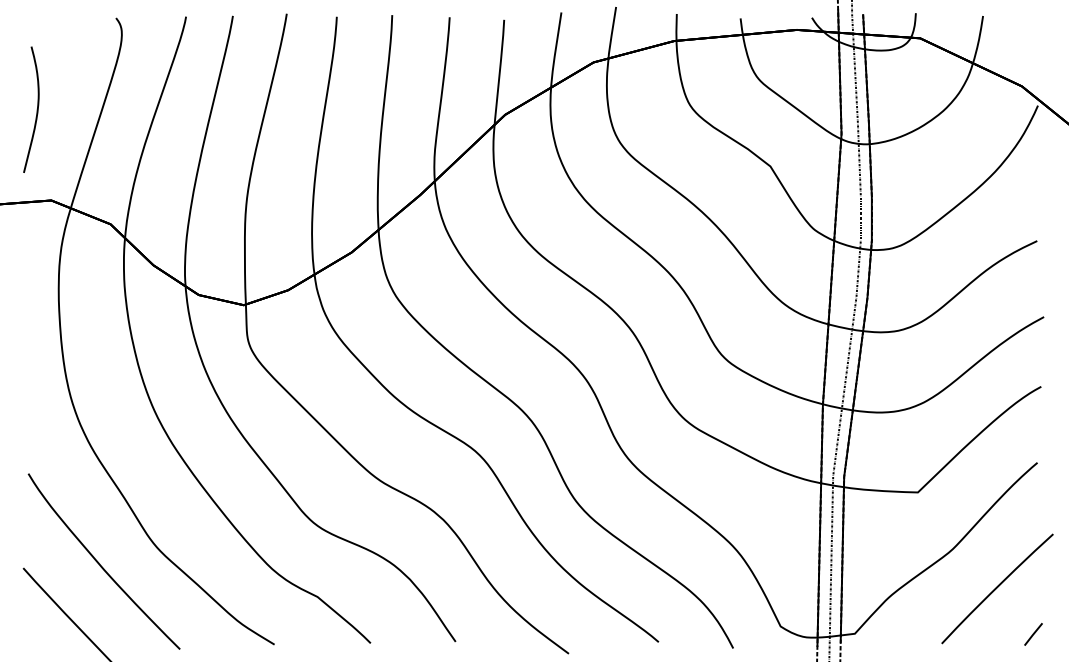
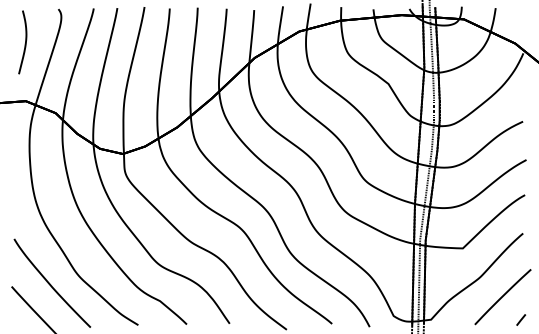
curve: (34, 111) -> (24, 43), moved

